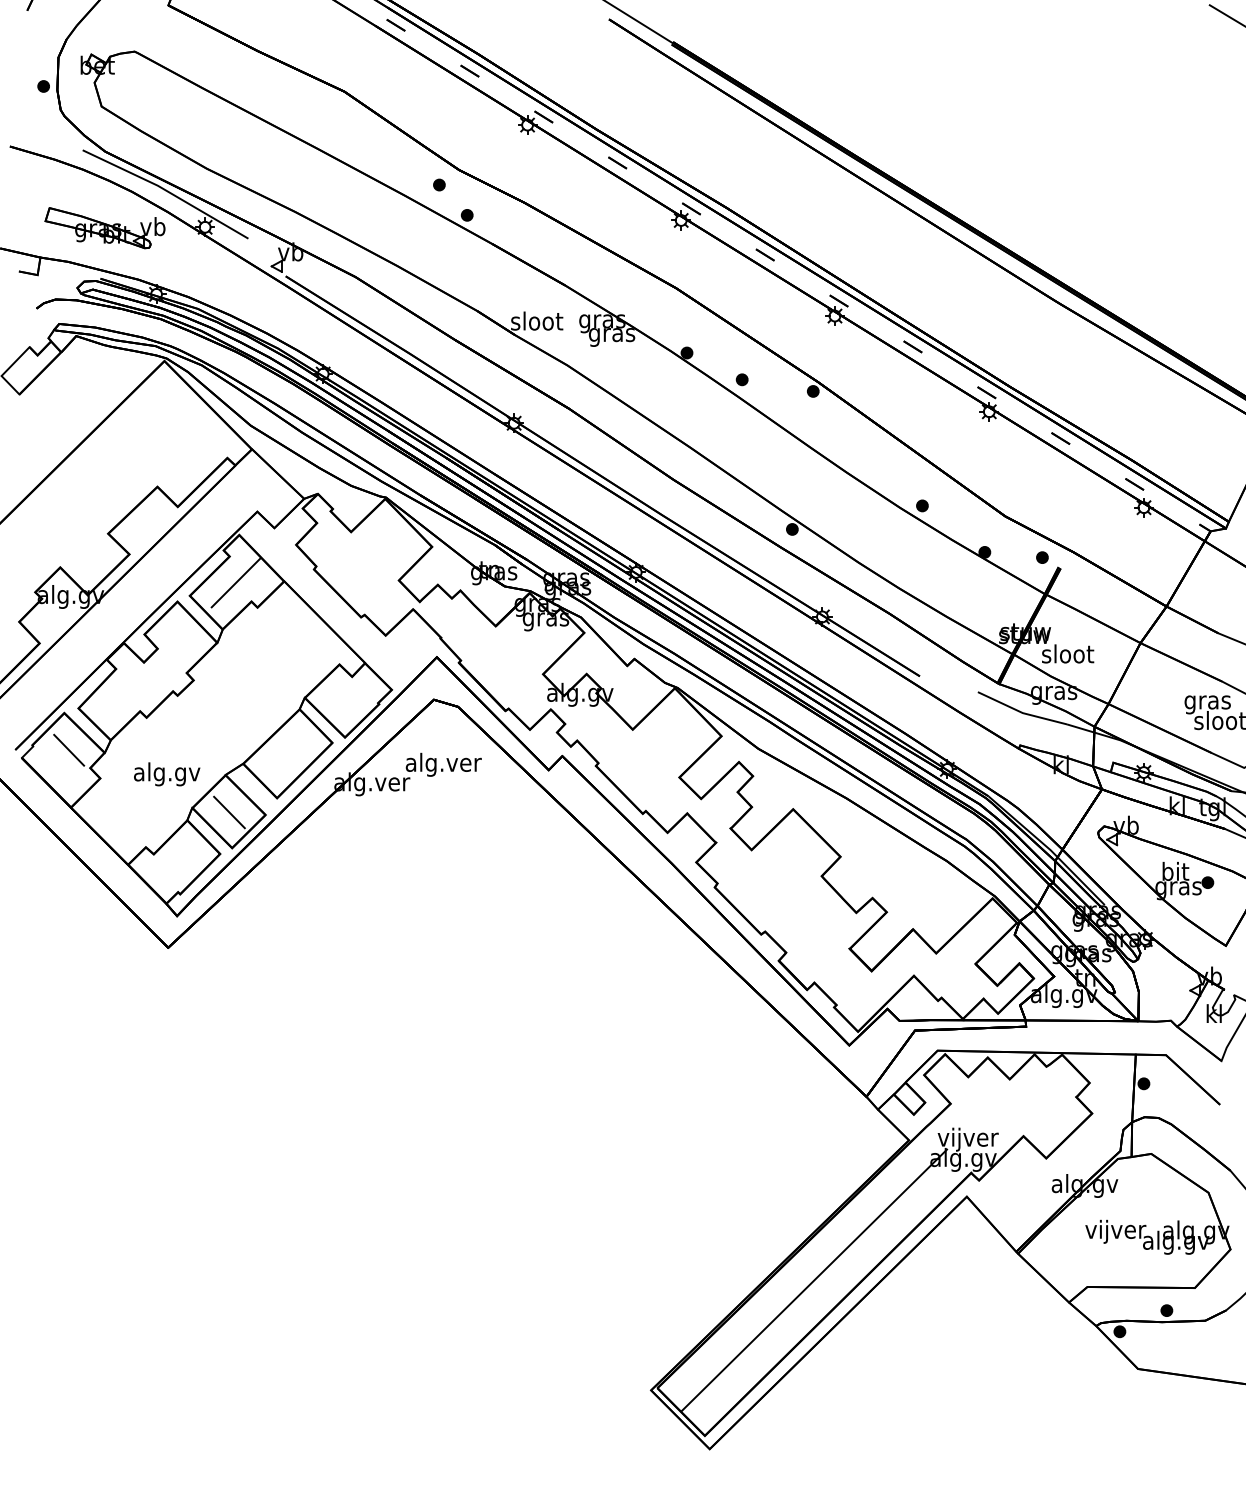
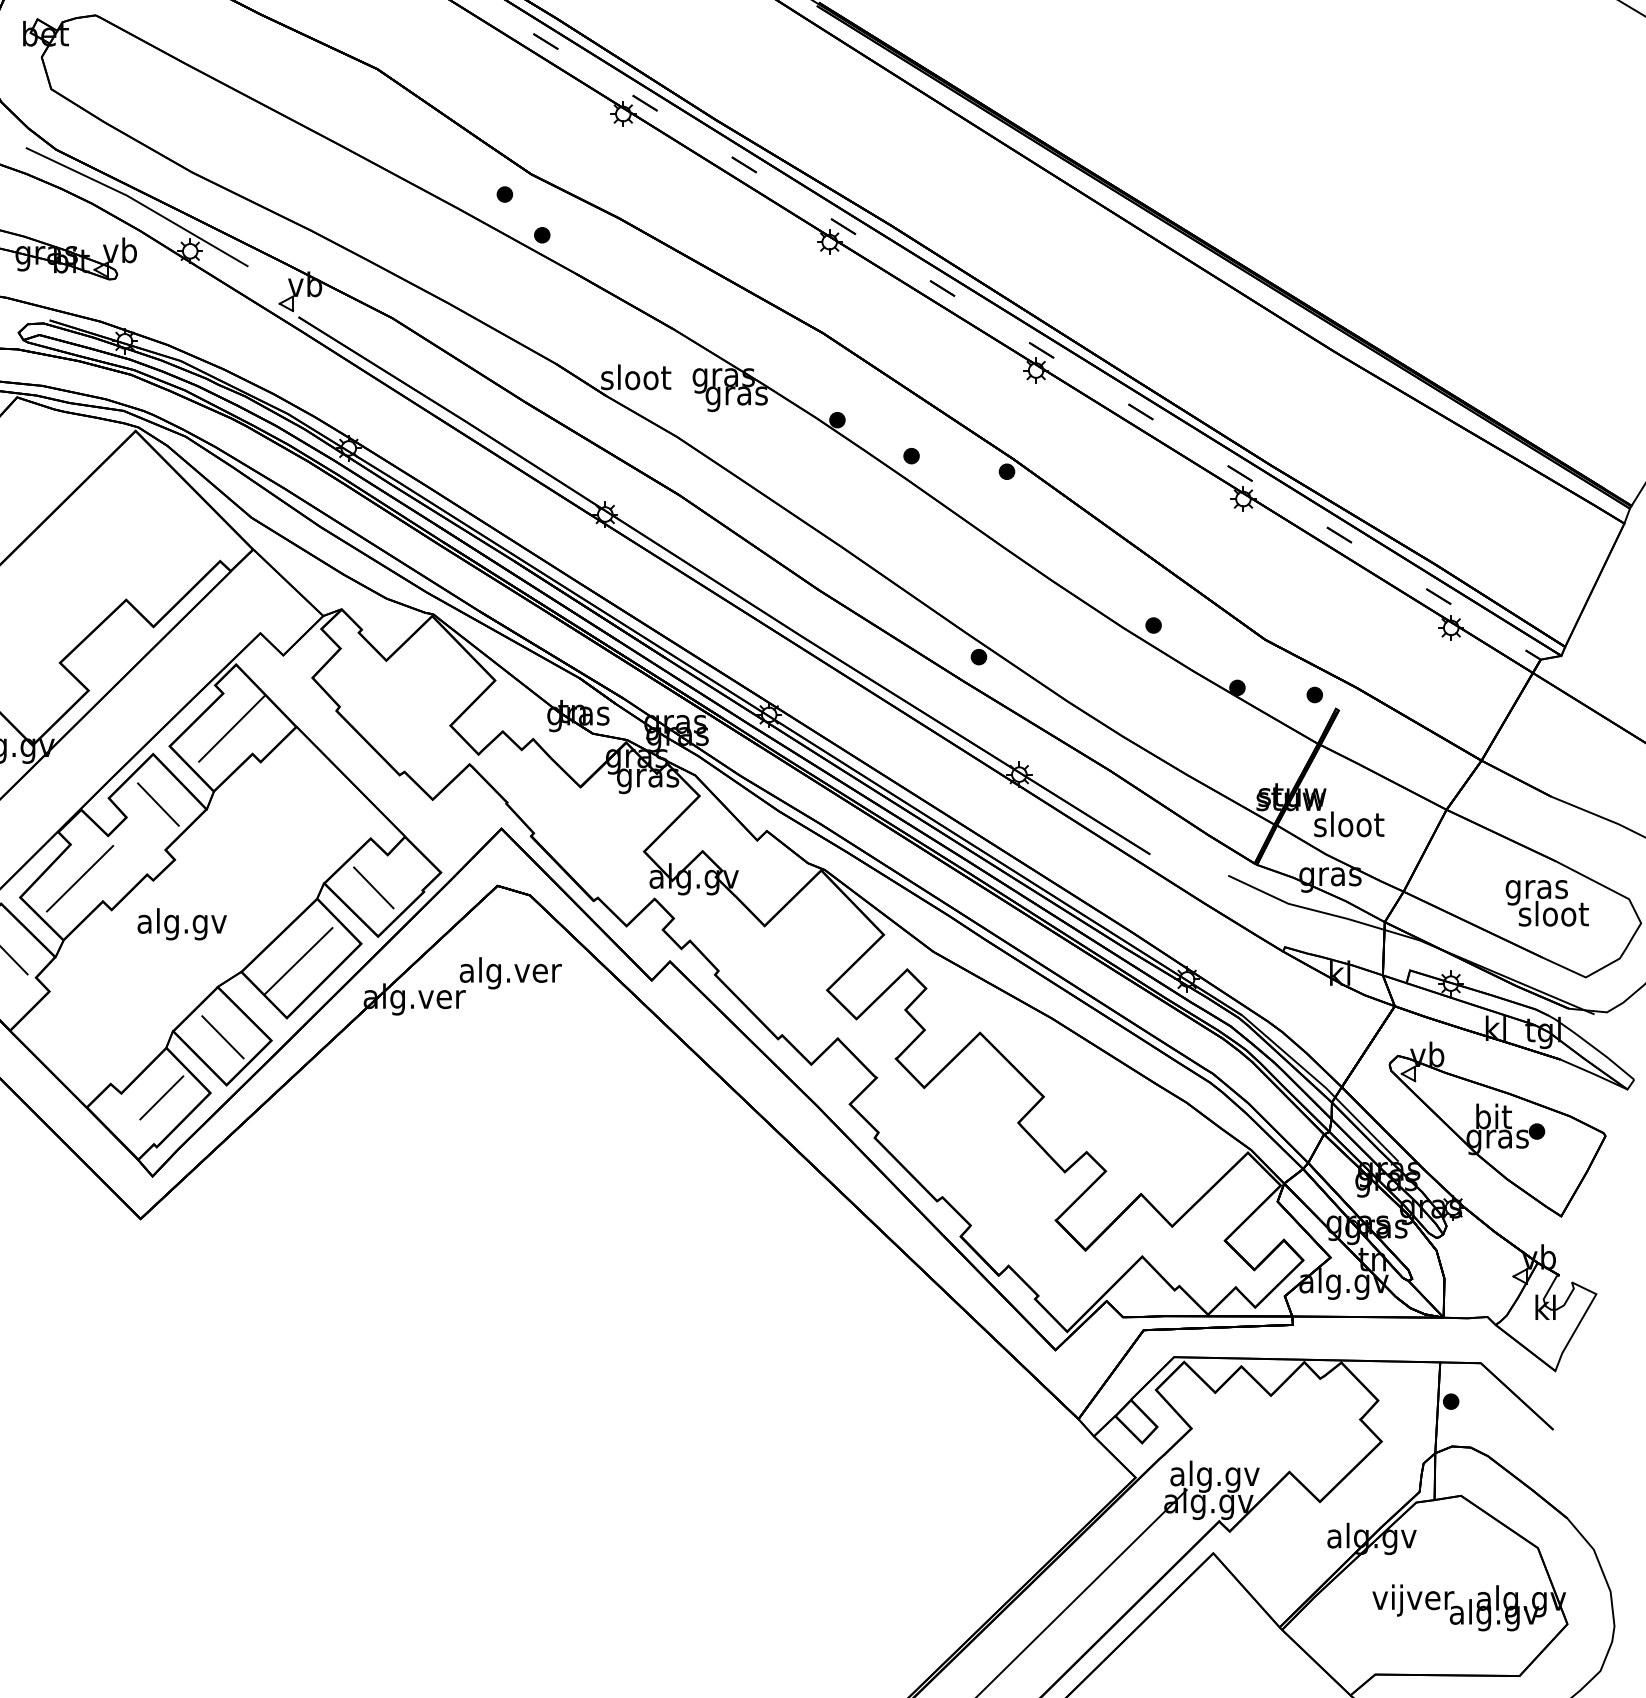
line: (181, 639) -> (158, 804), added
line: (122, 694) -> (79, 878), added
line: (341, 701) -> (373, 888), added
line: (285, 755) -> (298, 960), added
text: (167, 774) -> (182, 924), moved
line: (183, 857) -> (161, 1097), added
text: (968, 1139) -> (1215, 1476), vijver -> alg.gv

